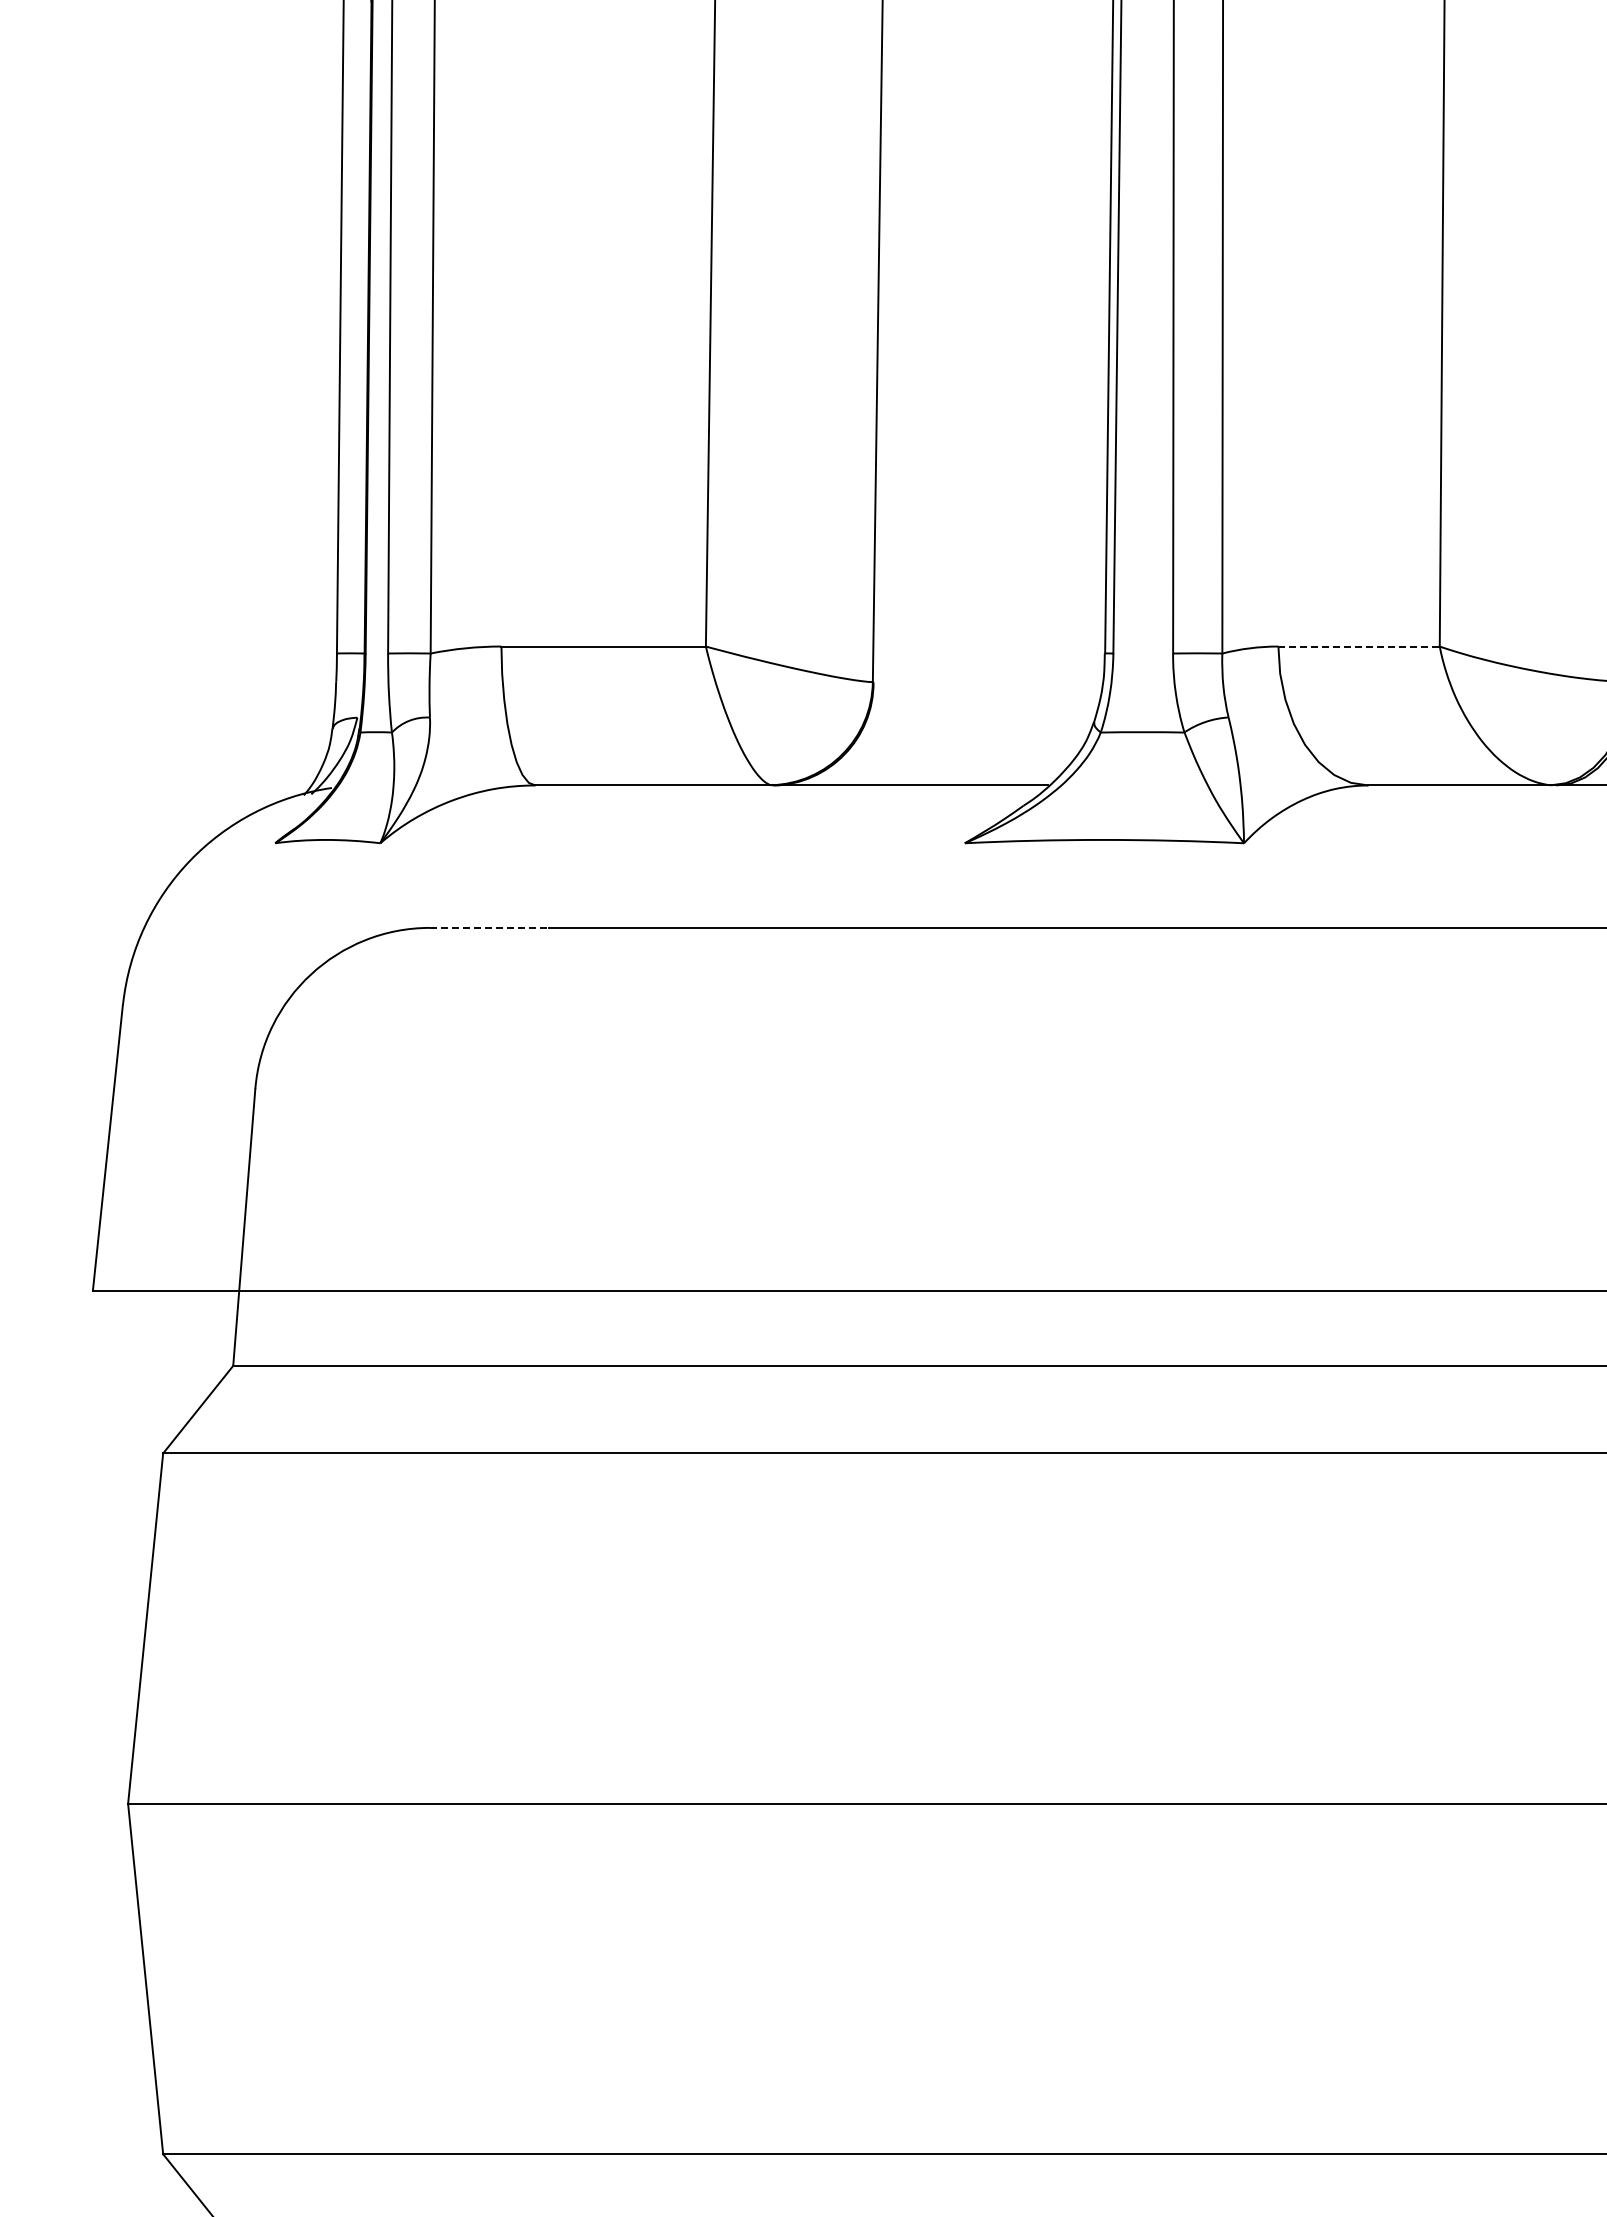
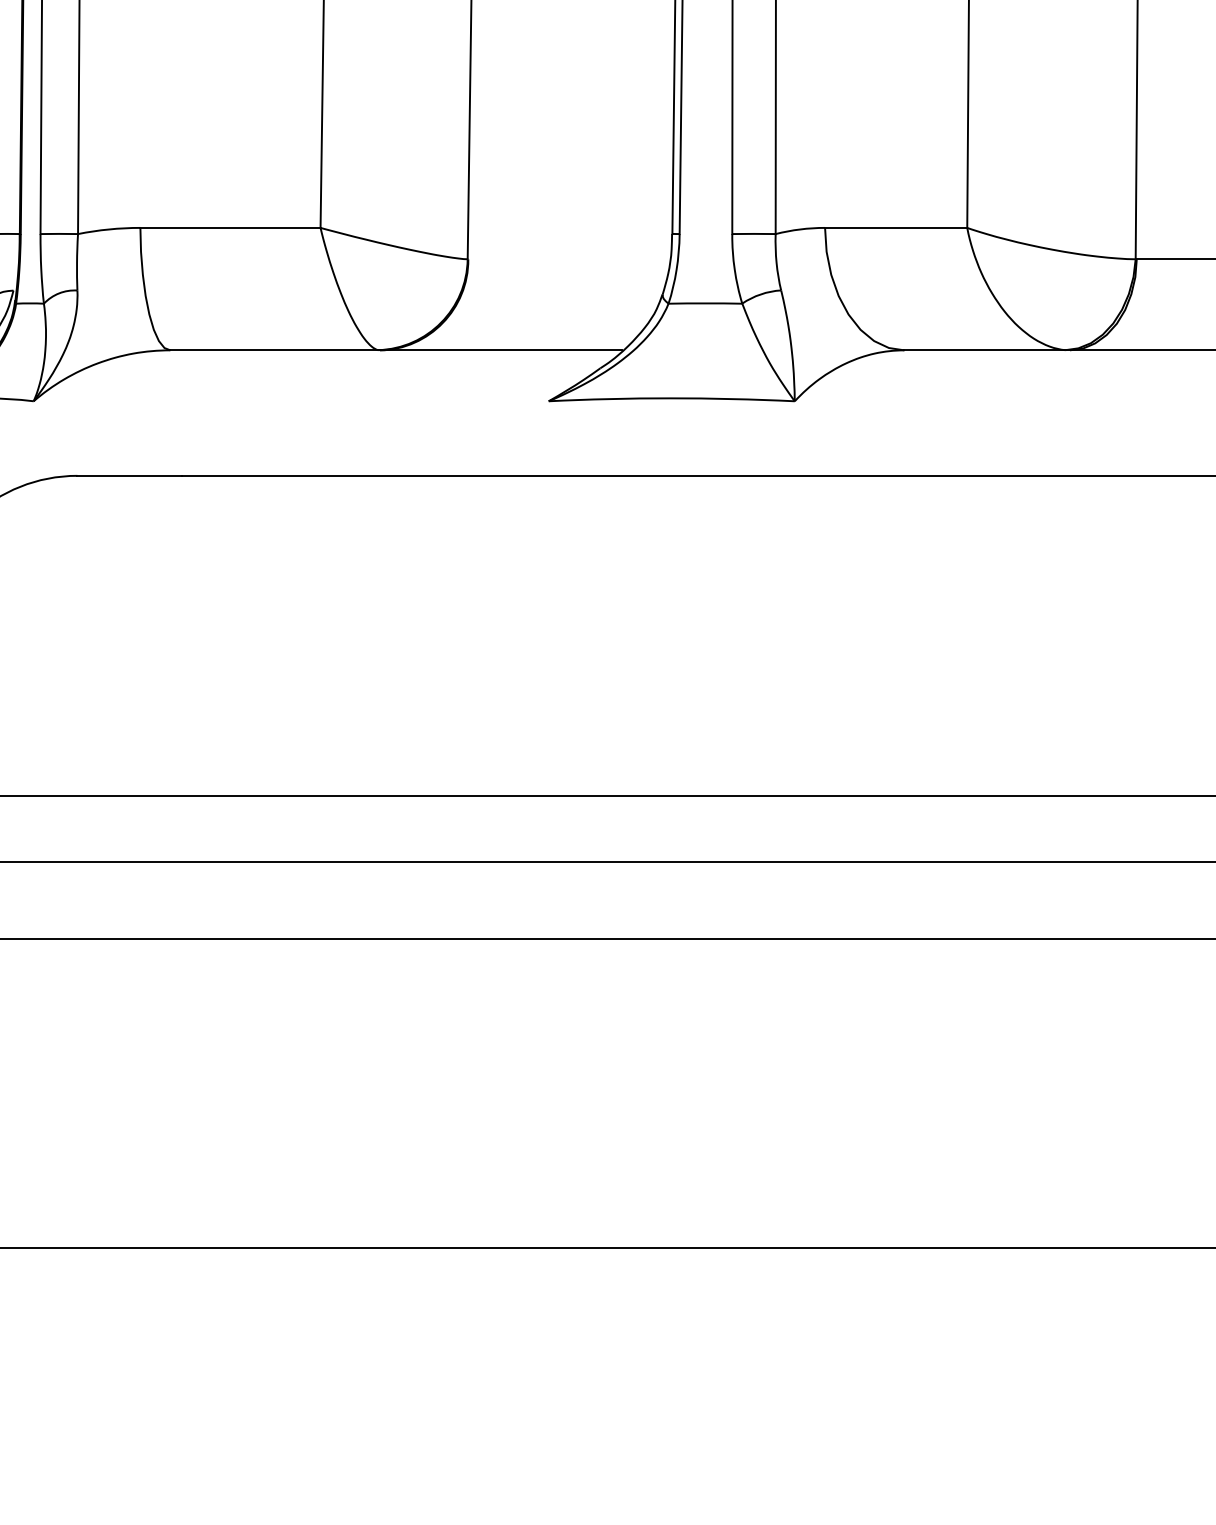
line: (1359, 646) -> (896, 227), dashed -> solid
line: (489, 927) -> (129, 475), dashed -> solid

